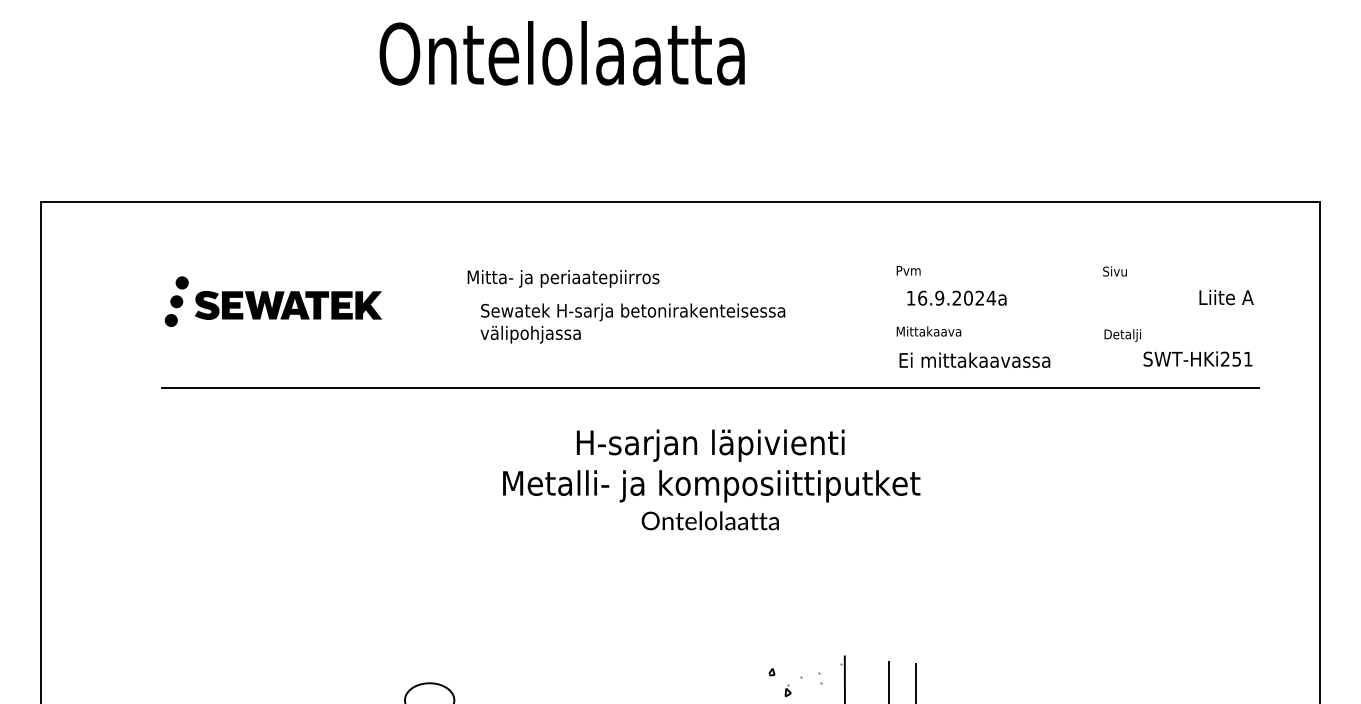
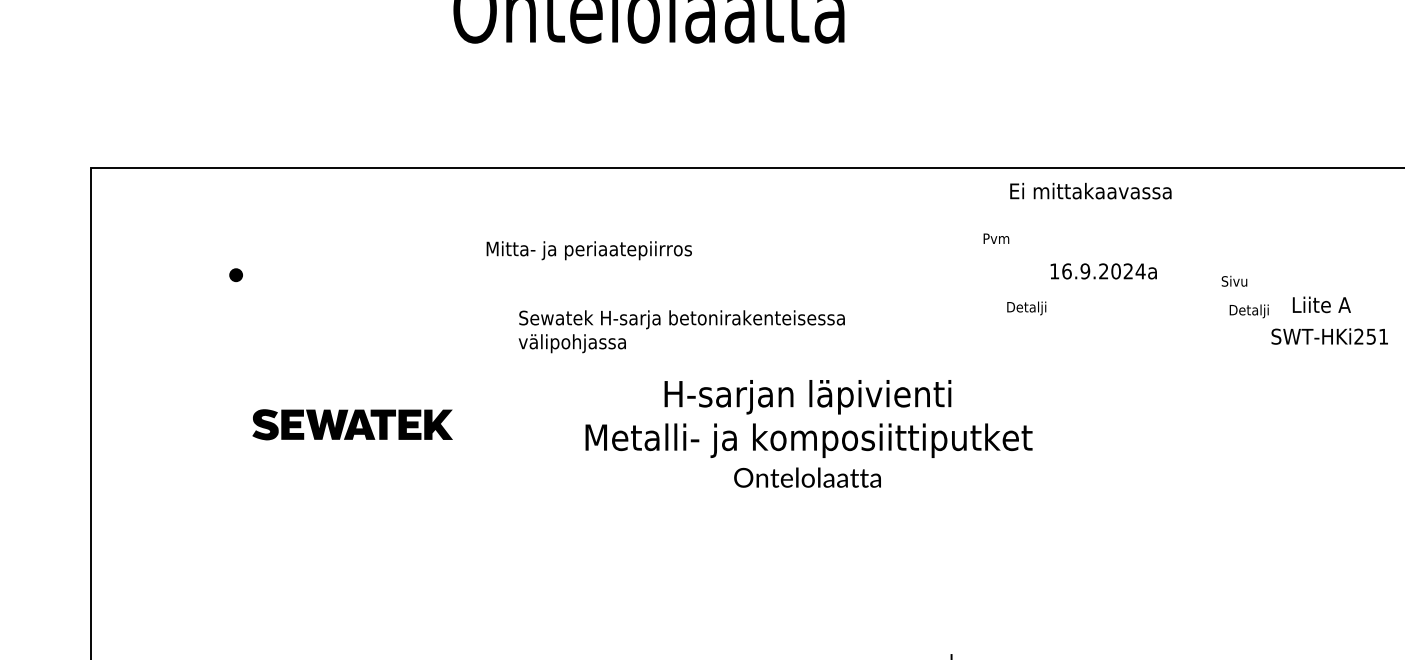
text: (908, 270) -> (996, 238), moved
text: (1114, 271) -> (1233, 281), moved
text: (563, 278) -> (589, 250), moved
fill: (181, 282) -> (241, 254), removed
text: (956, 297) -> (1103, 270), moved
text: (1226, 297) -> (1321, 304), moved
part: (288, 305) -> (352, 424), moved
fill: (170, 320) -> (229, 295), removed
text: (632, 323) -> (681, 331), moved
text: (929, 332) -> (1042, 308), Mittakaava -> Detalji
text: (974, 359) -> (1090, 190), moved
line: (710, 387) -> (807, 367), removed
text: (711, 479) -> (808, 433), moved

